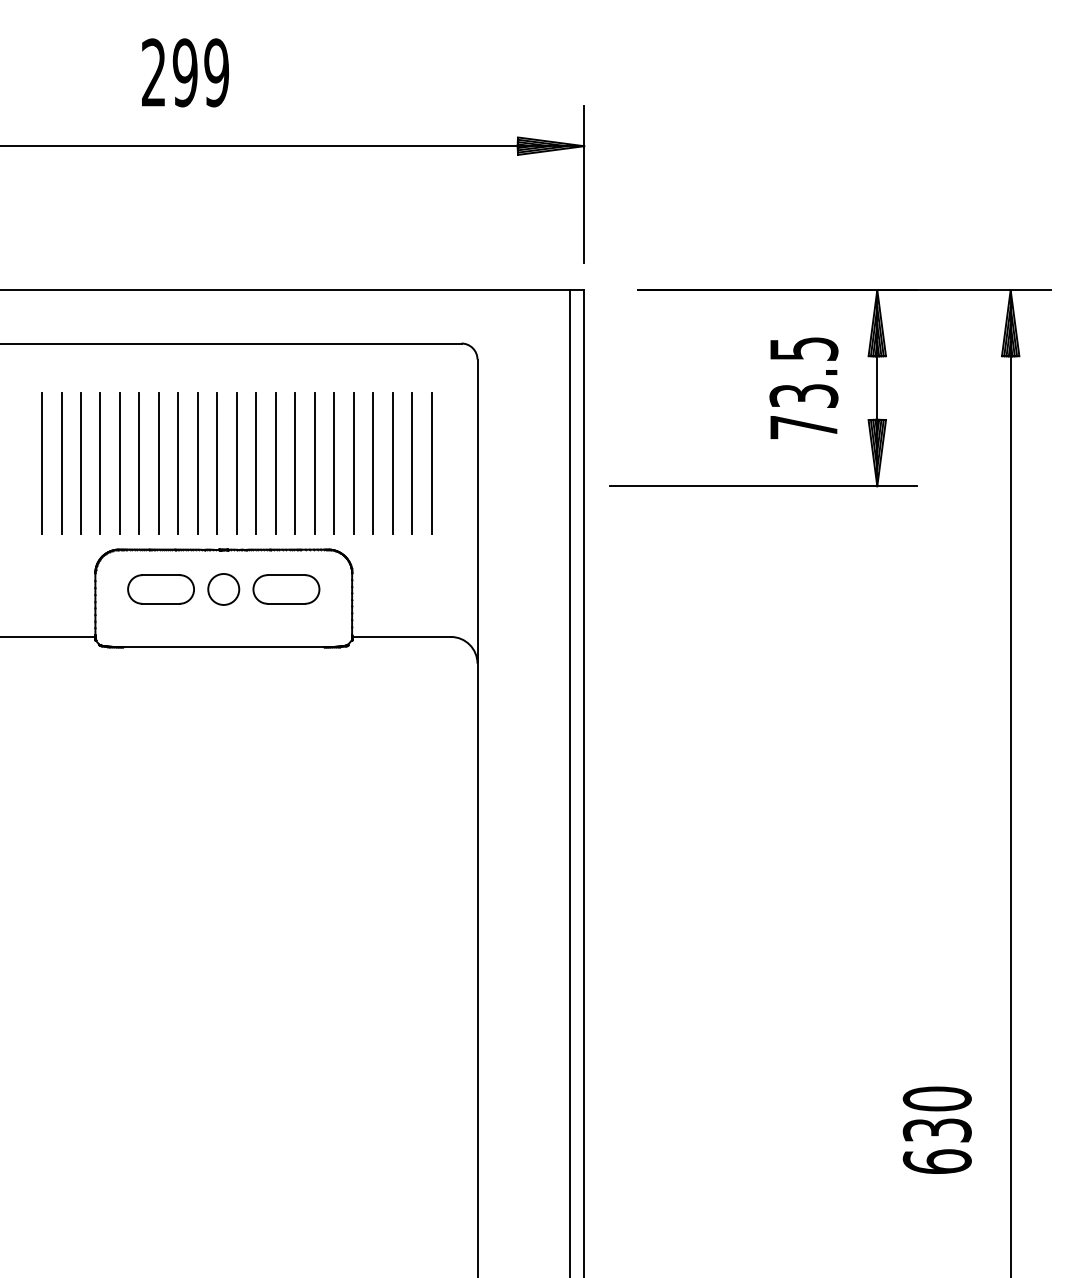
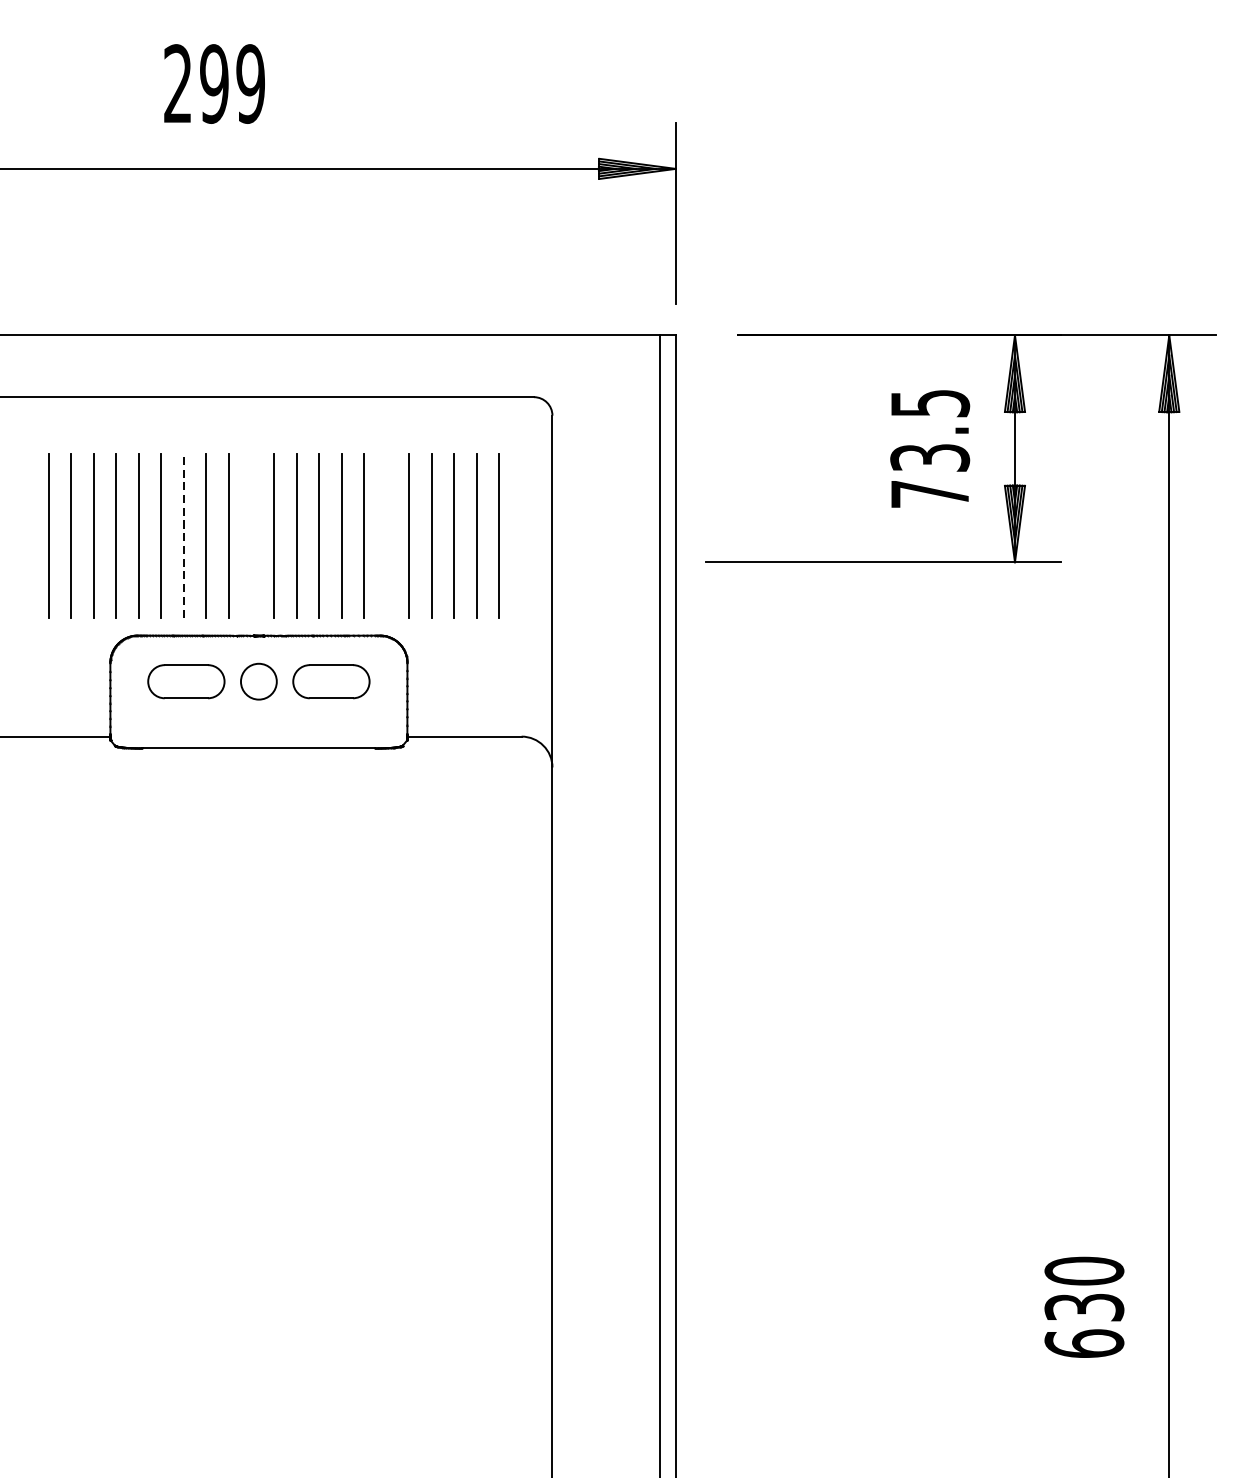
line: (158, 463) -> (183, 535), solid -> dashed
line: (217, 463) -> (251, 535), removed
line: (334, 463) -> (387, 535), removed

